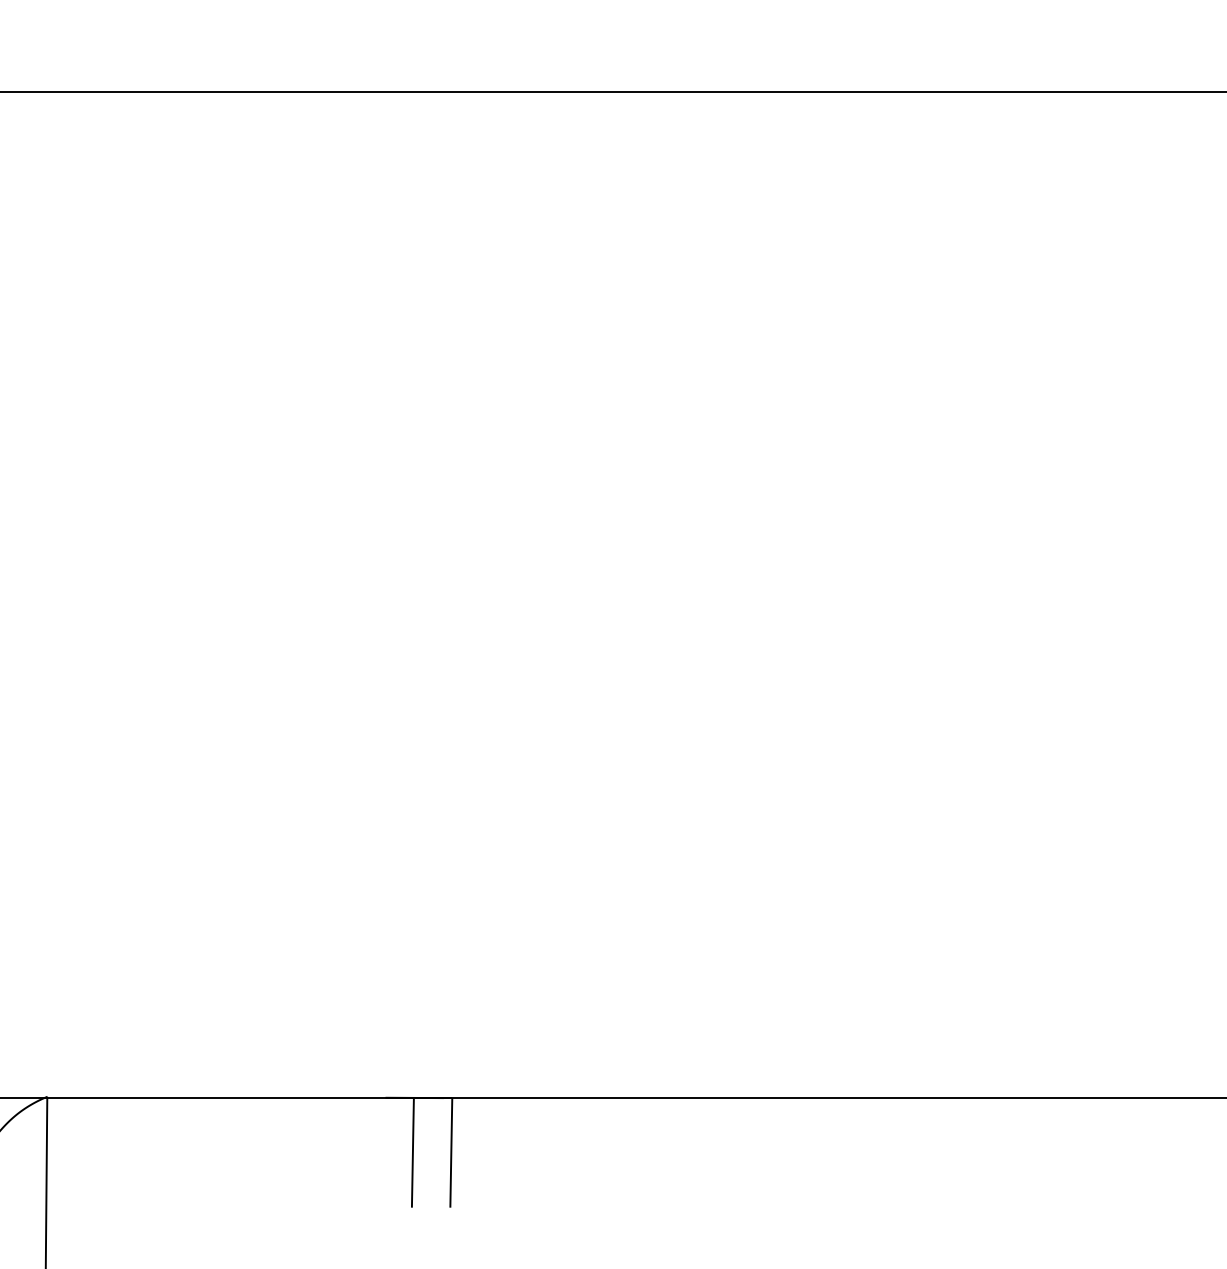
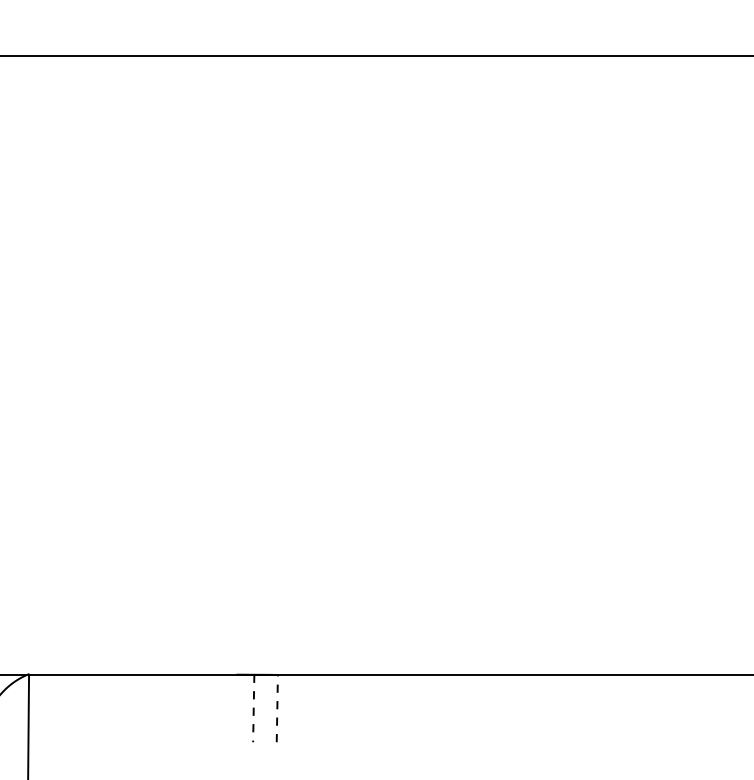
line: (412, 1152) -> (253, 708), solid -> dashed
line: (451, 1152) -> (277, 708), solid -> dashed

